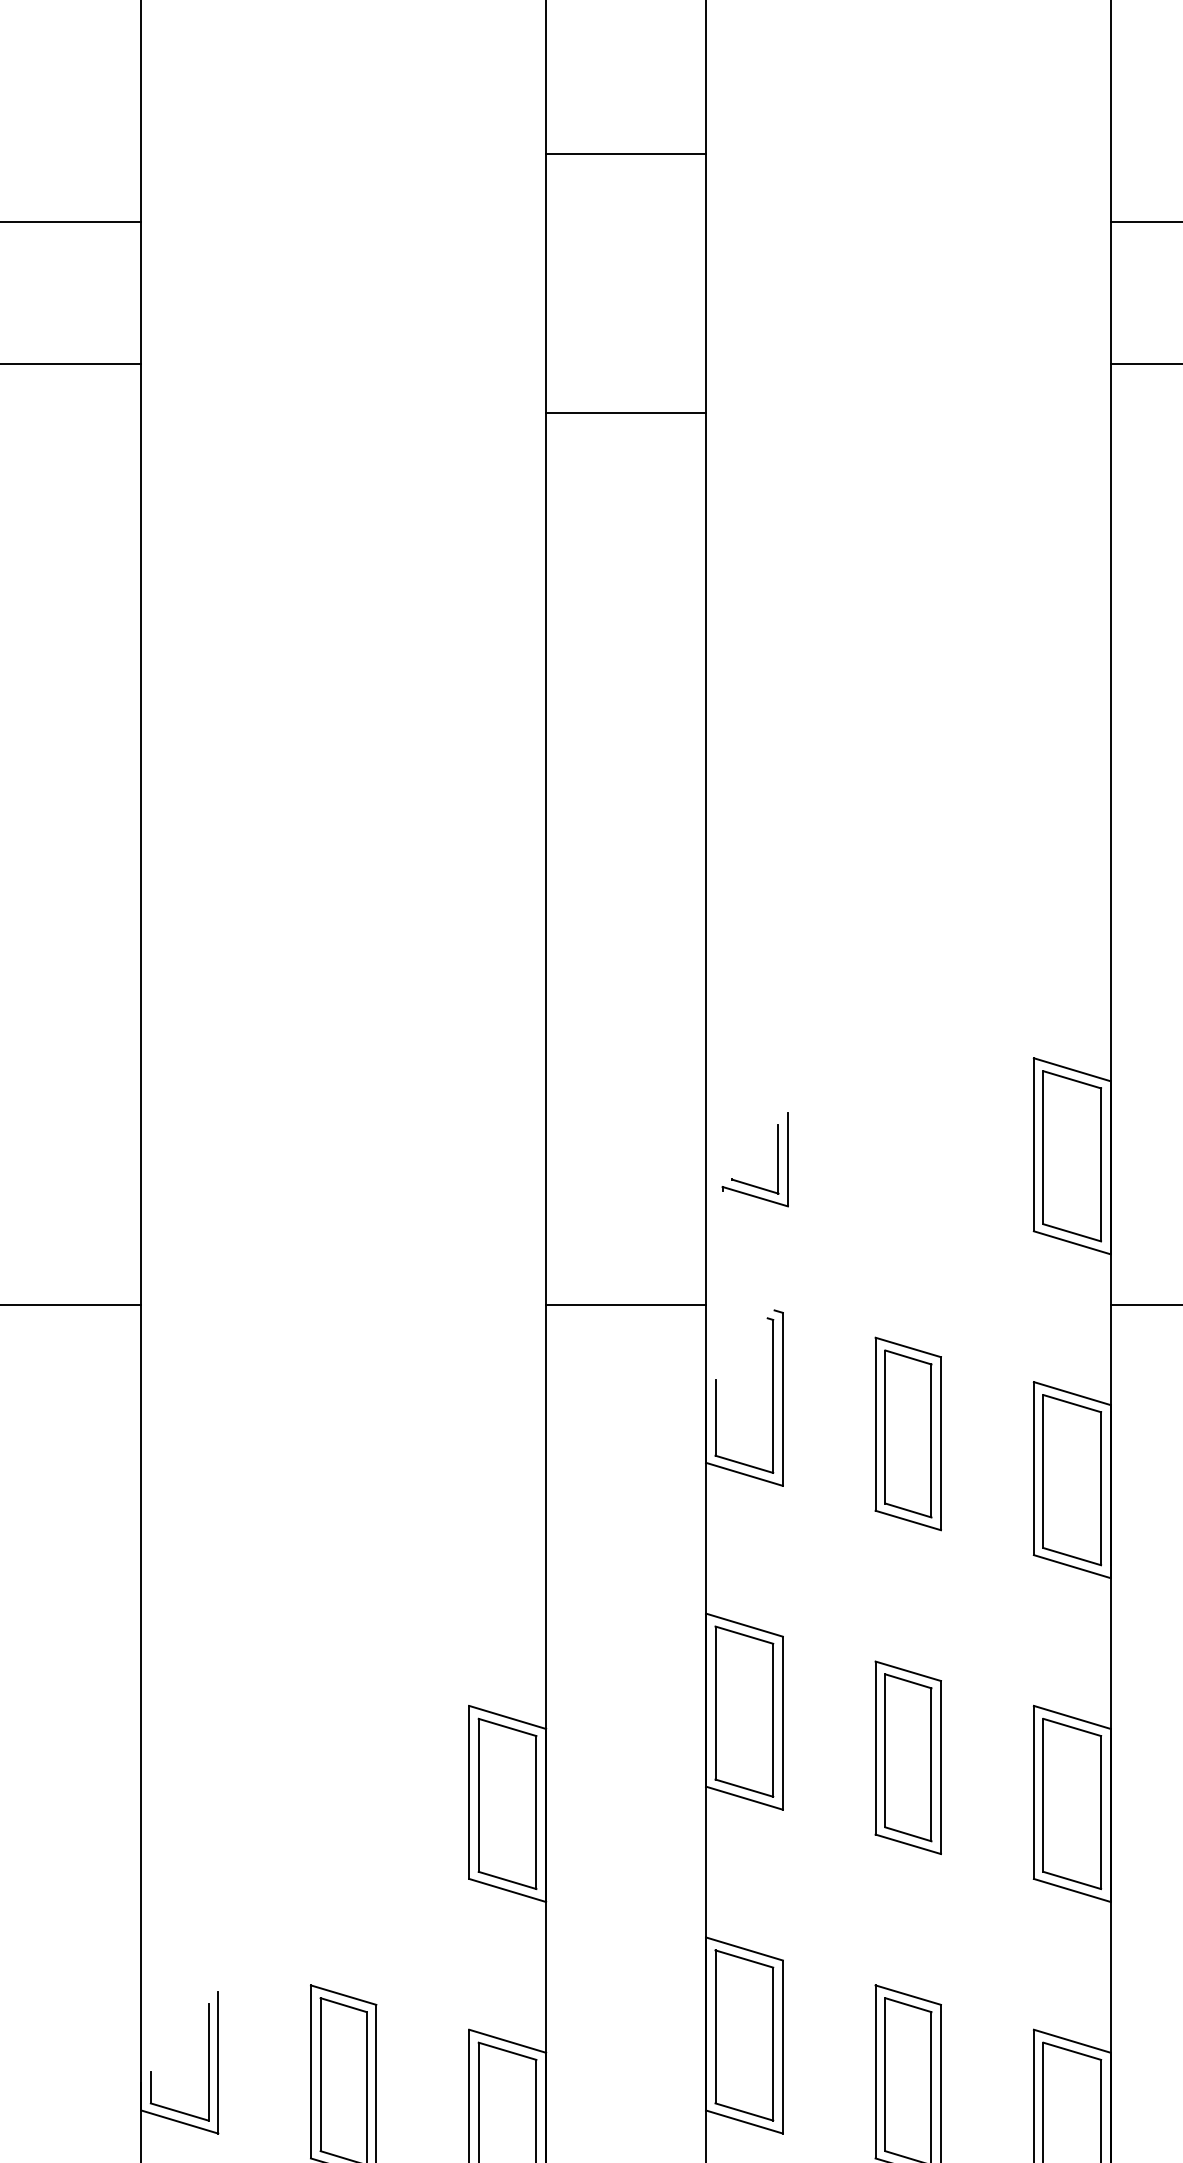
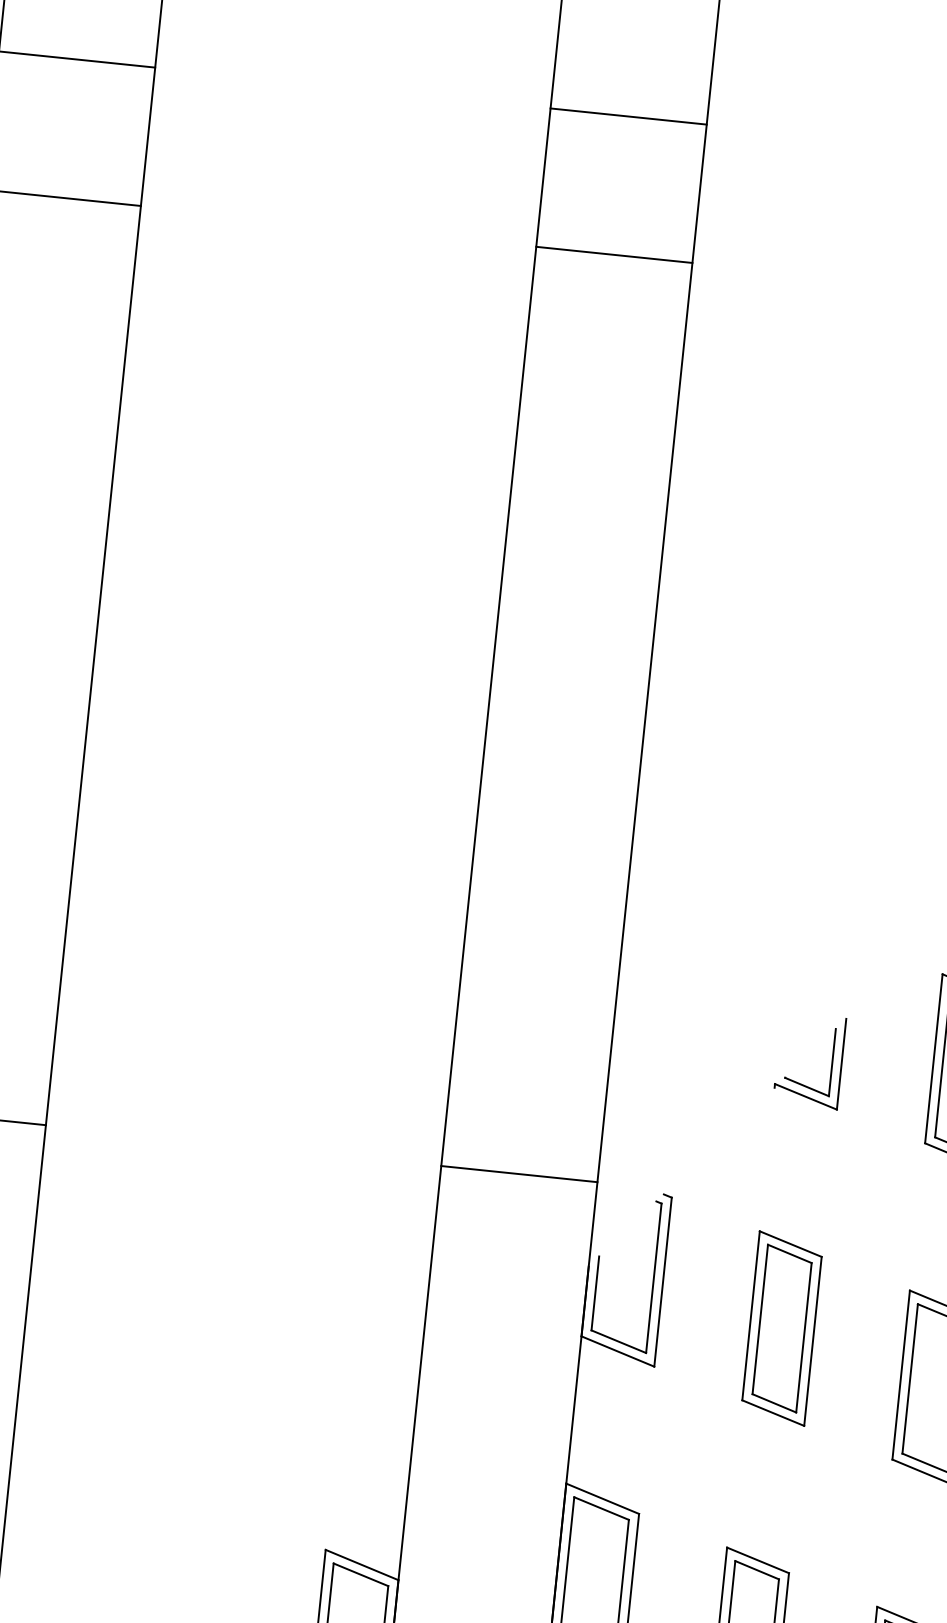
line: (626, 154) -> (629, 116), moved
line: (626, 412) -> (614, 254), moved
part: (777, 1159) -> (831, 1062), moved

